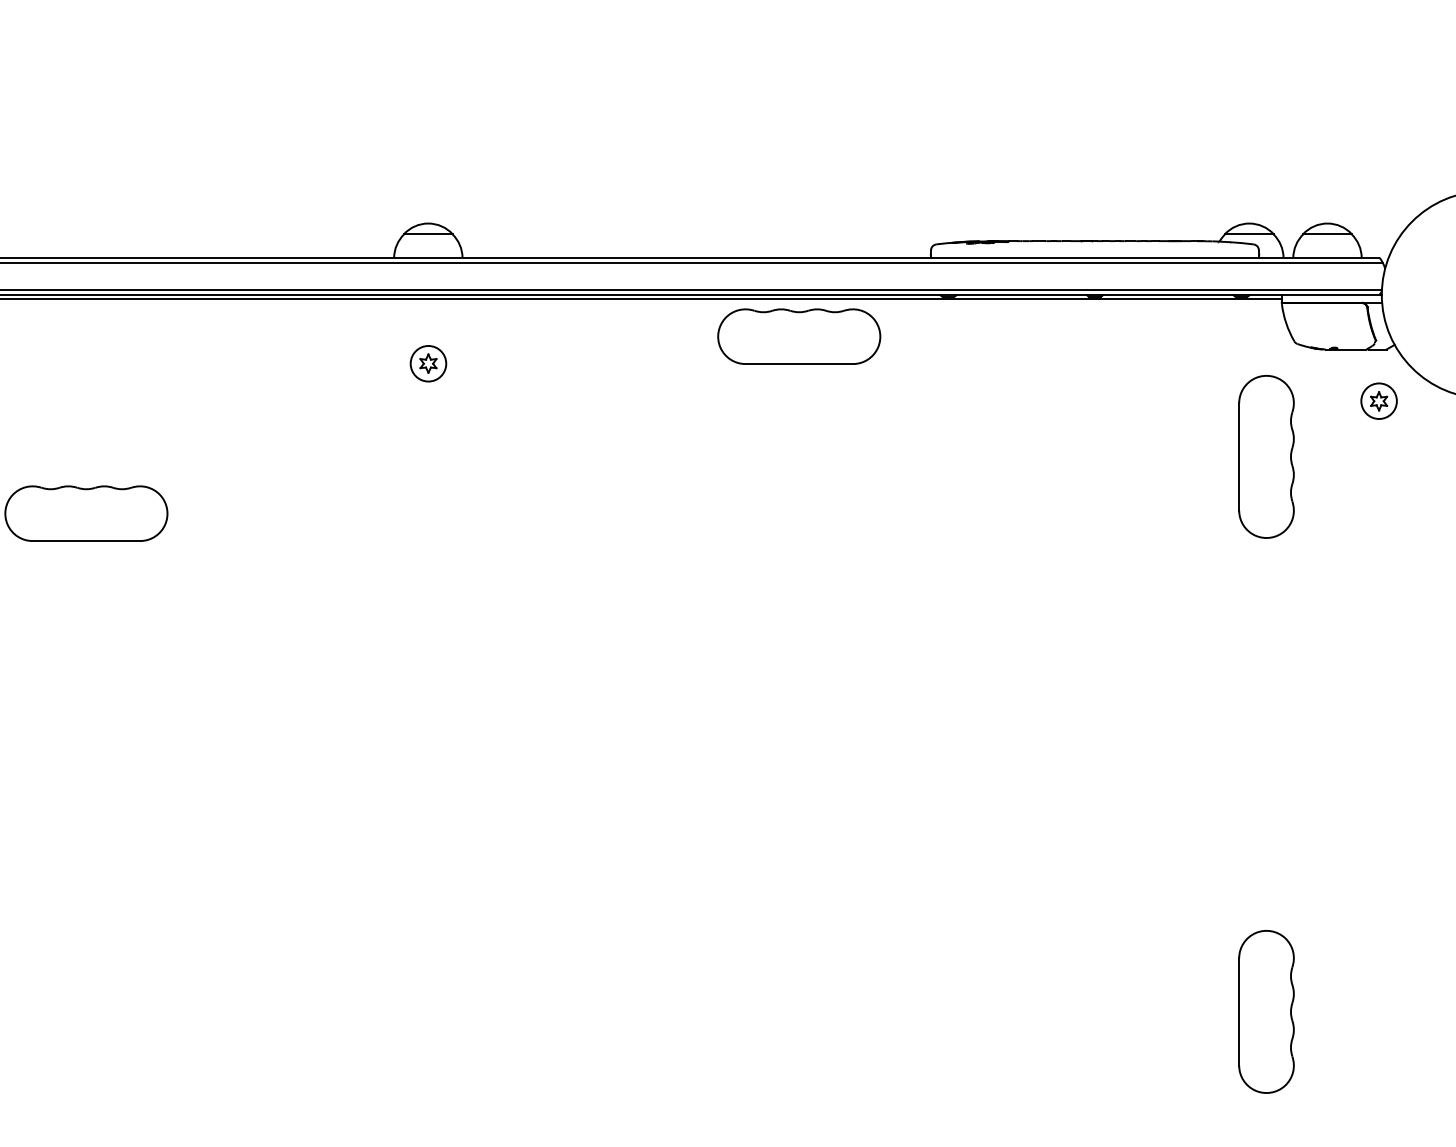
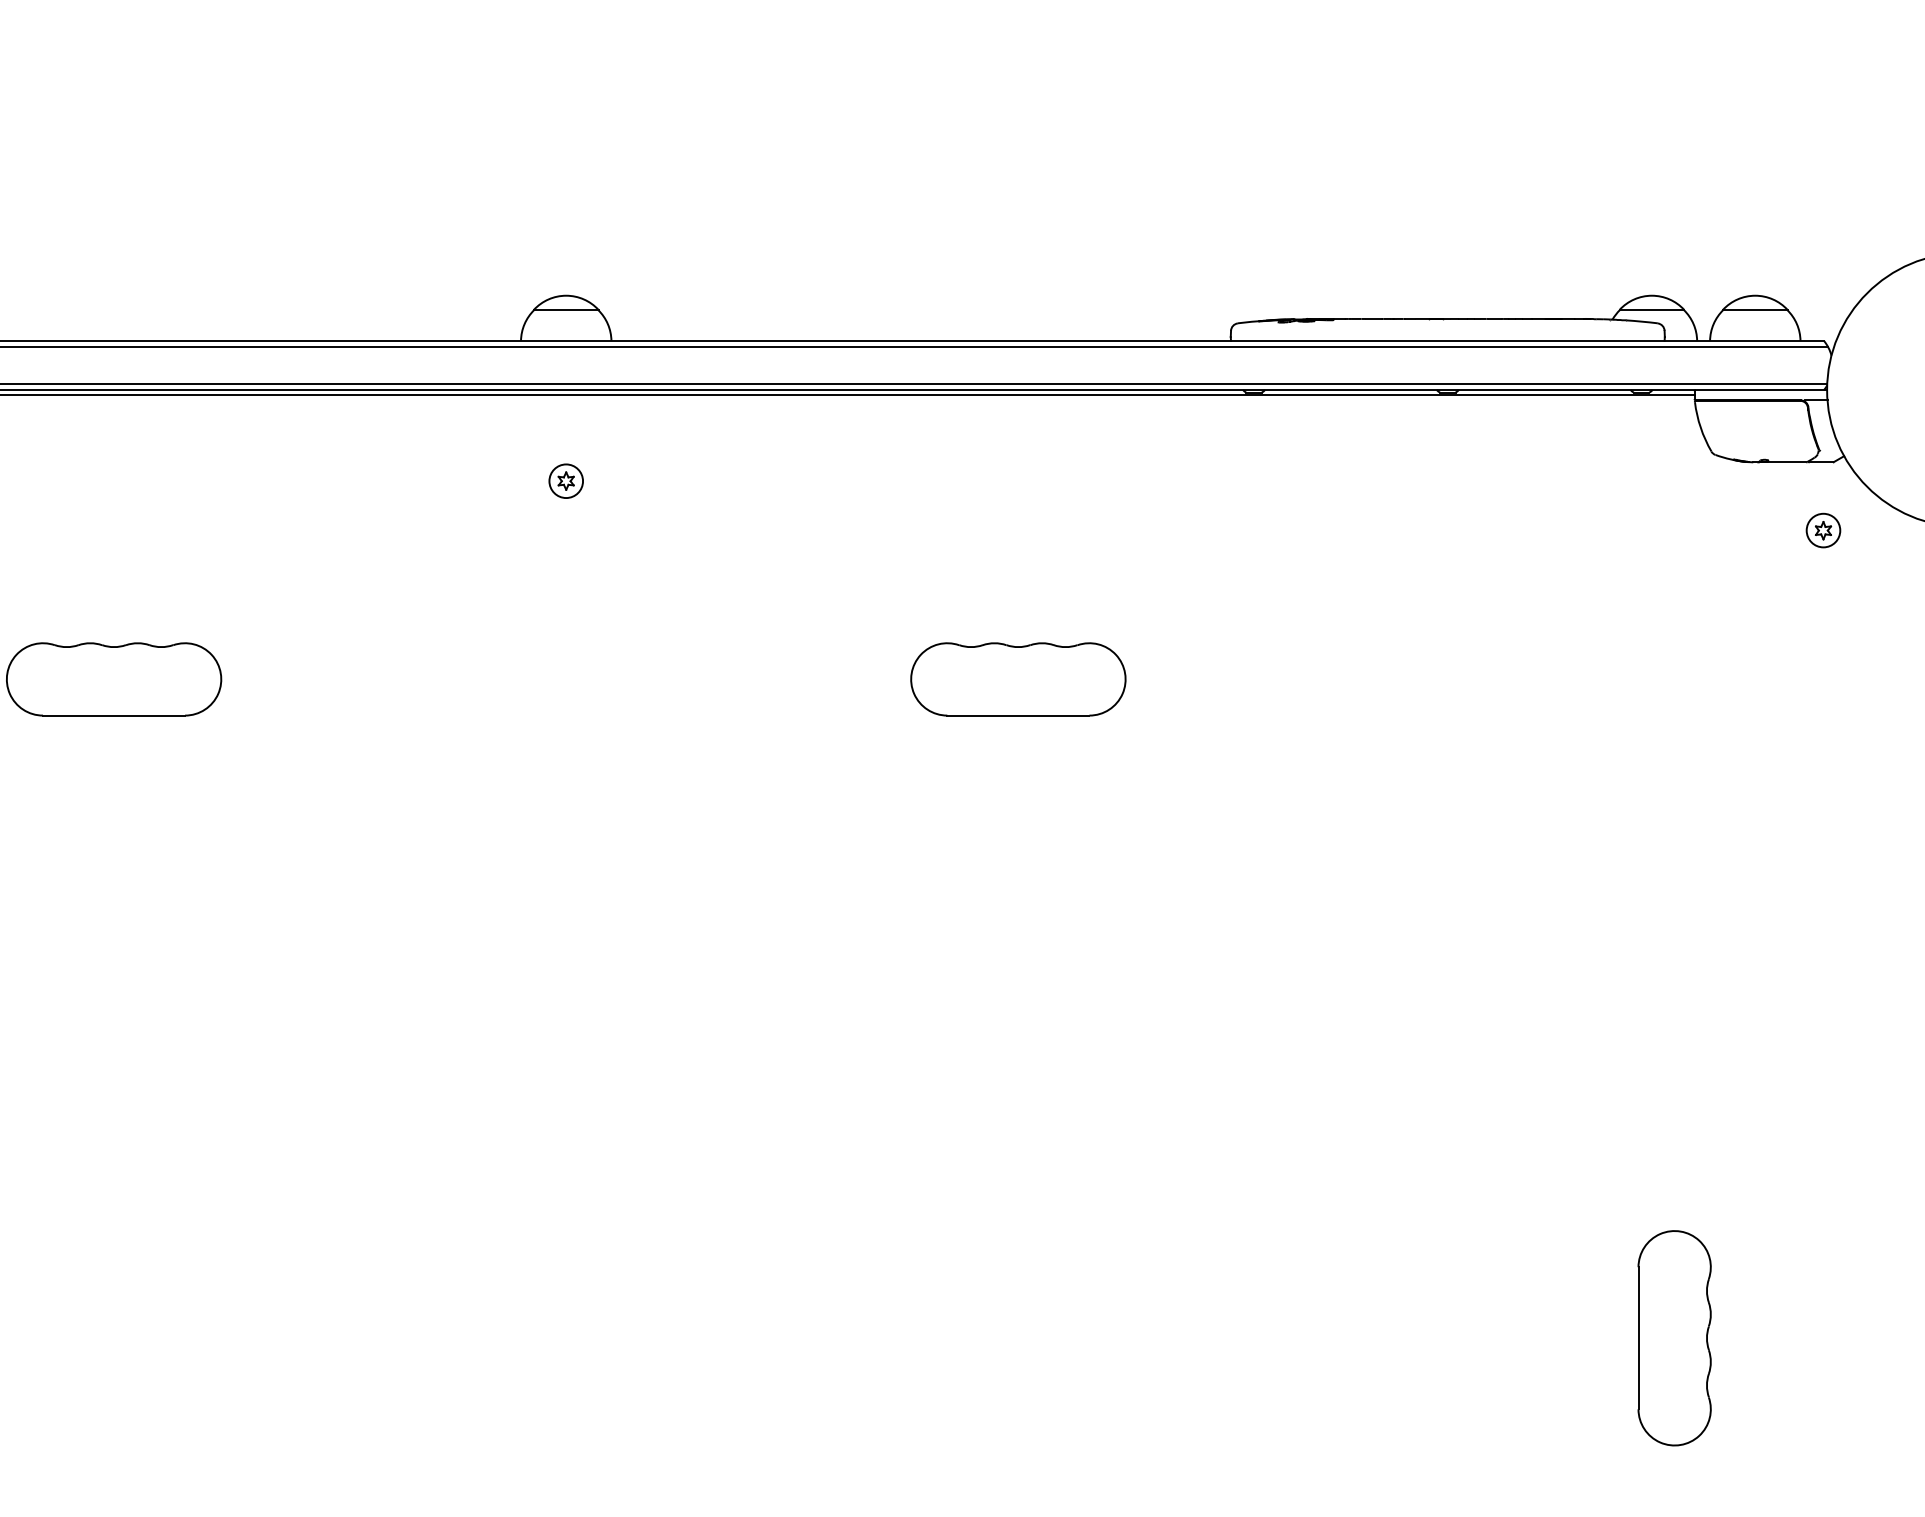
part: (799, 336) -> (1018, 679), moved
part: (427, 363) -> (565, 480), size x0.71
part: (1378, 400) -> (1822, 529), size x0.71
part: (1266, 456) -> (1674, 603), removed

